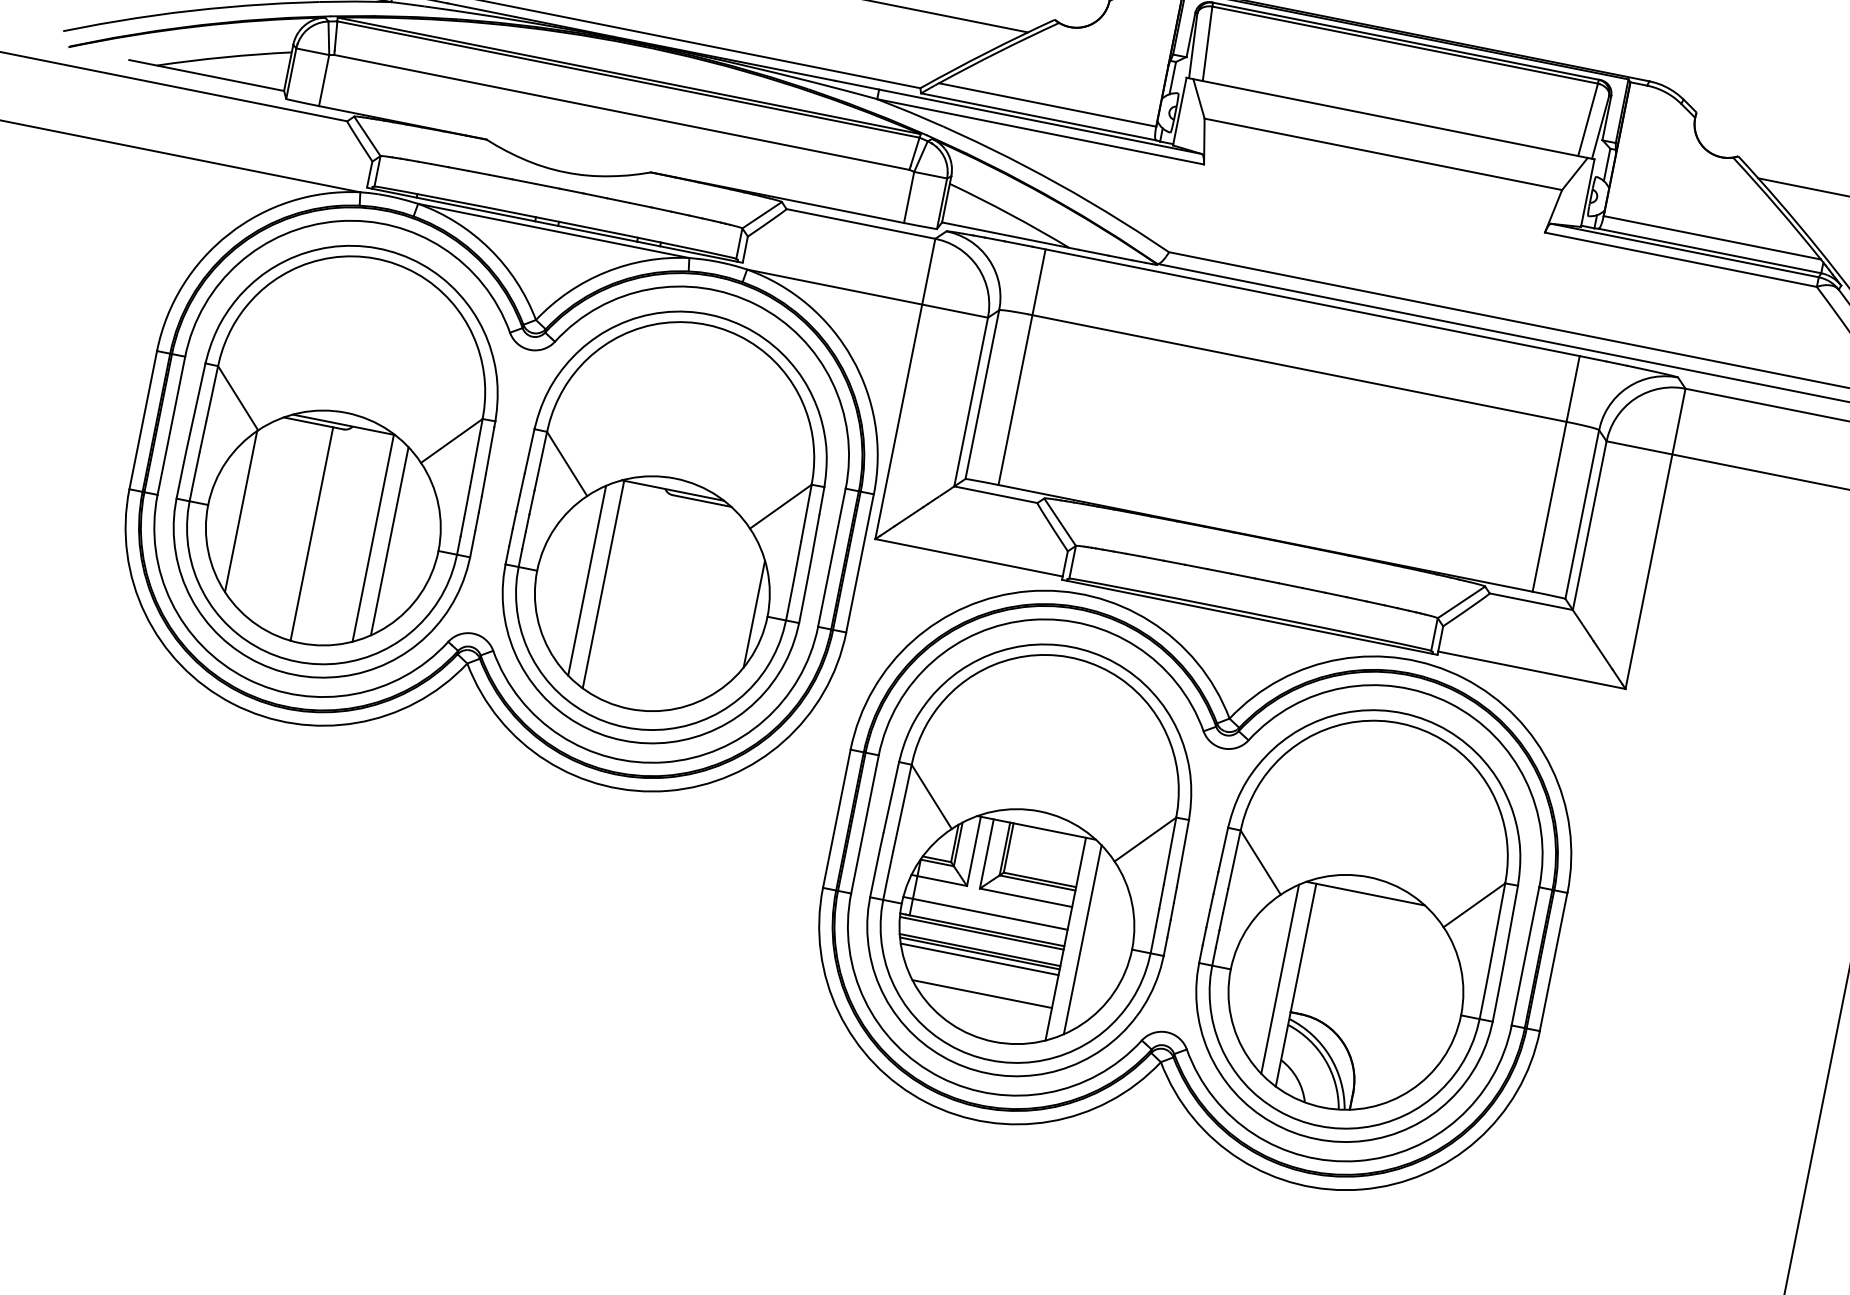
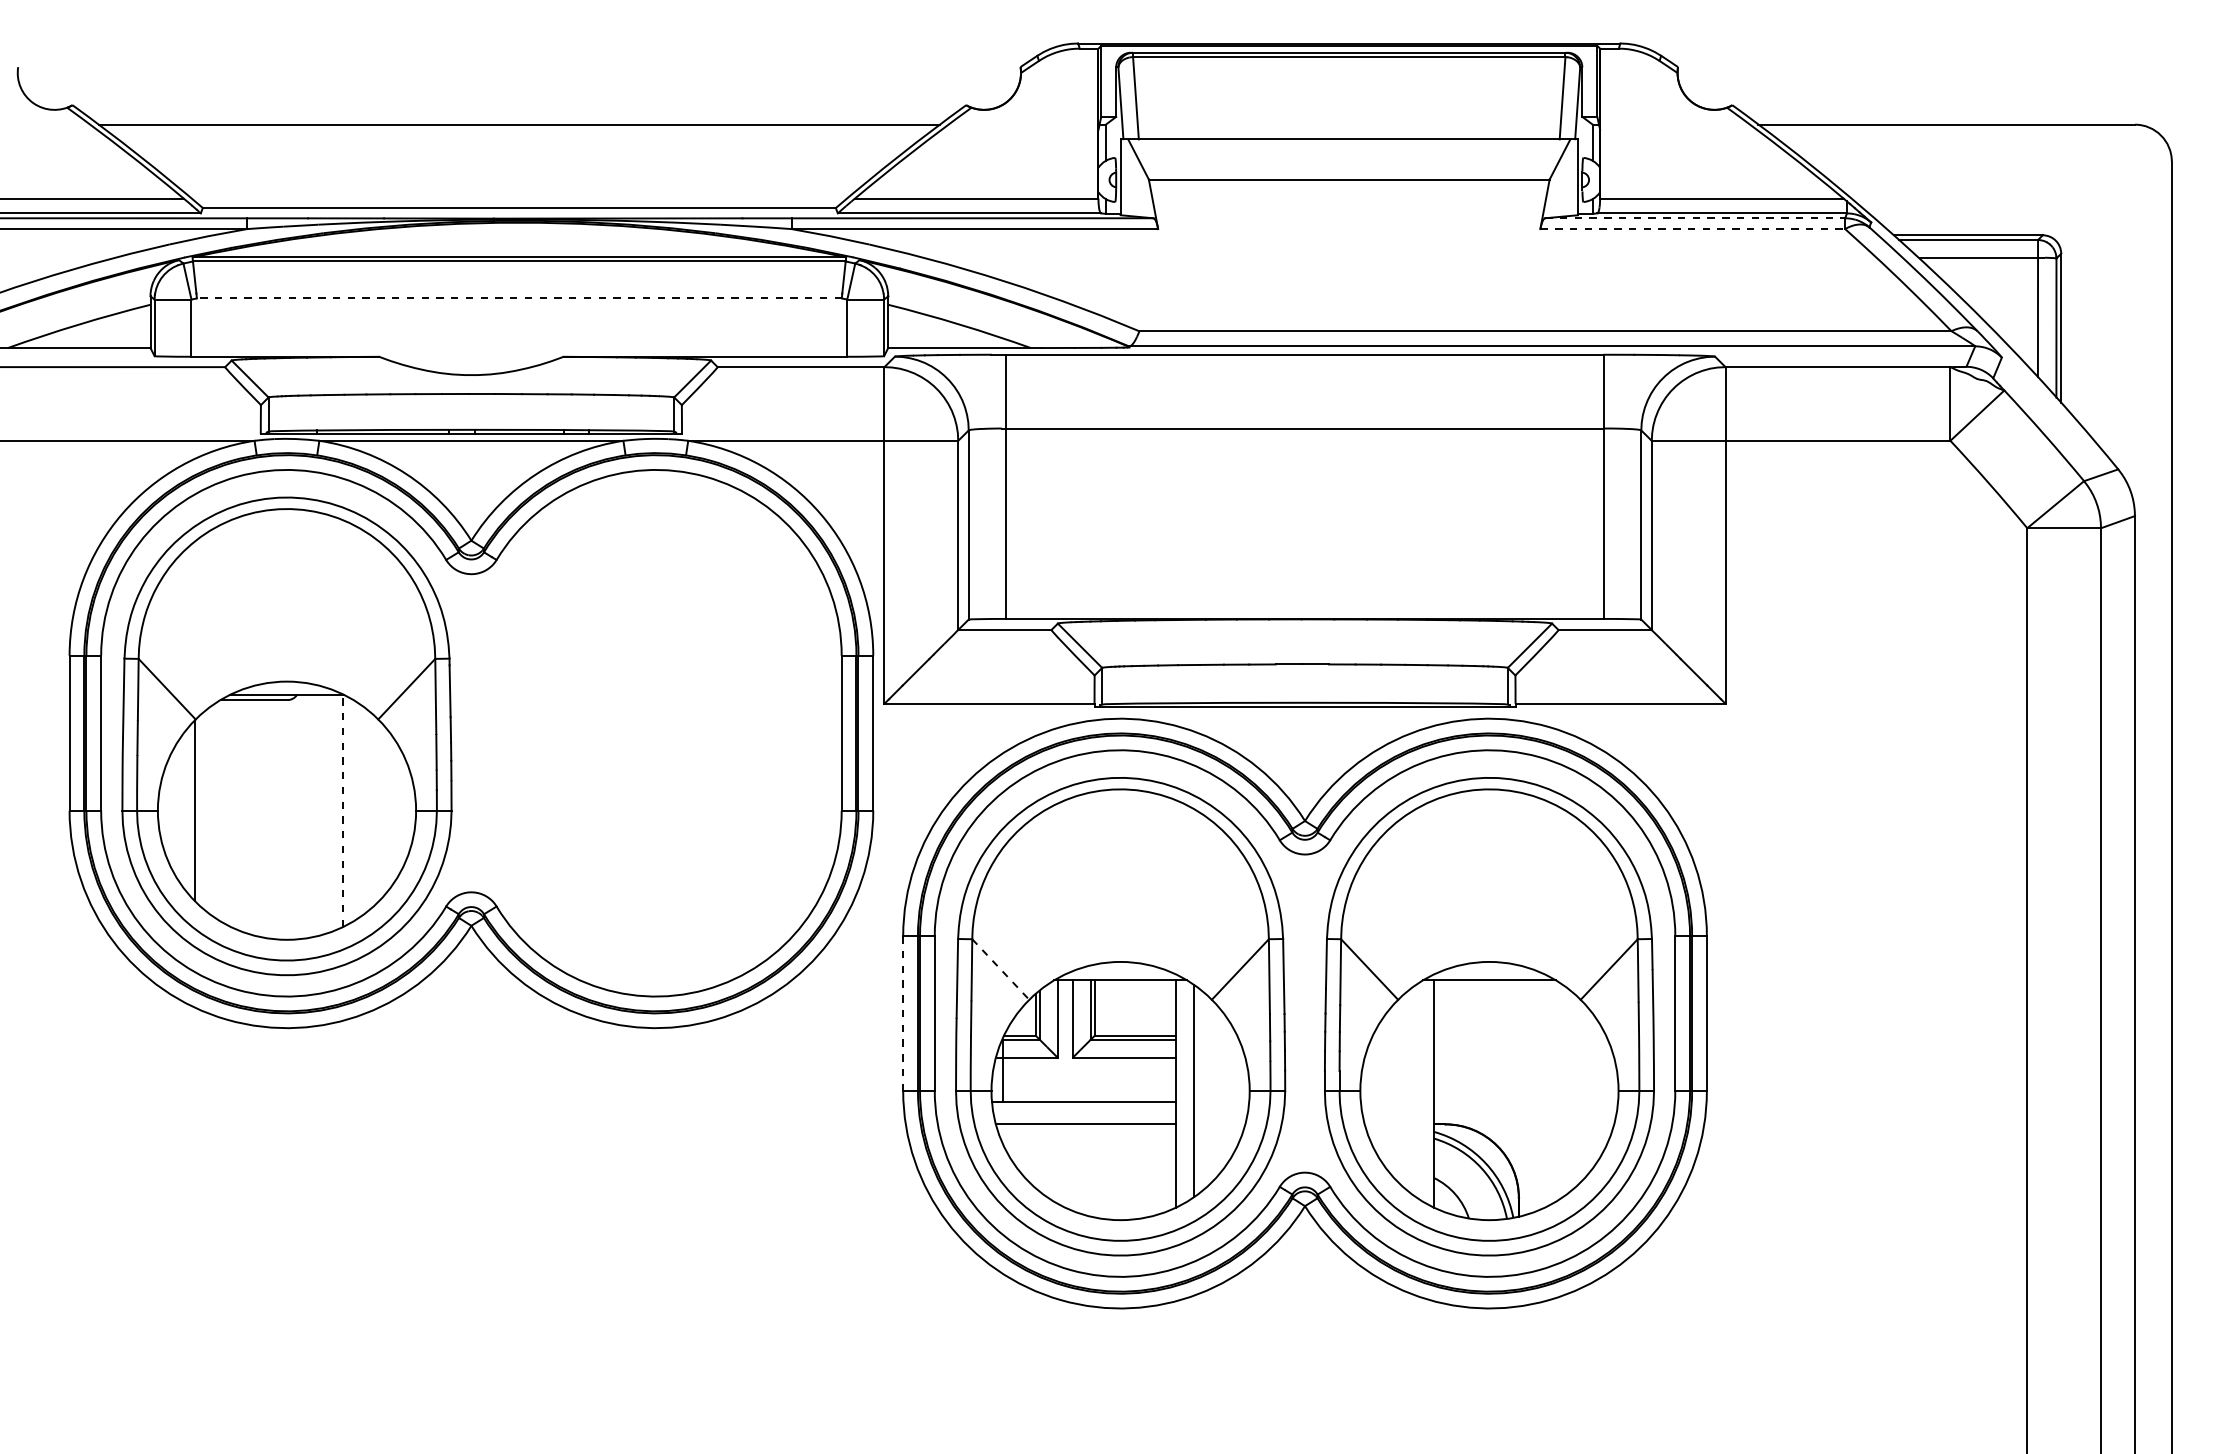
line: (622, 112) -> (519, 298), solid -> dashed
line: (1685, 250) -> (1695, 218), solid -> dashed
line: (1681, 260) -> (1693, 229), solid -> dashed
part: (665, 527) -> (655, 736), removed
line: (311, 533) -> (275, 819), removed
line: (373, 538) -> (343, 811), solid -> dashed
line: (389, 541) -> (361, 810), removed
line: (931, 796) -> (1000, 969), solid -> dashed
line: (836, 819) -> (903, 1014), solid -> dashed
line: (985, 913) -> (1083, 1083), removed
line: (981, 932) -> (1083, 1105), removed
line: (979, 952) -> (1085, 1127), removed
line: (979, 959) -> (1087, 1134), removed
line: (1280, 978) -> (1415, 1090), removed
line: (981, 994) -> (1097, 1171), removed

